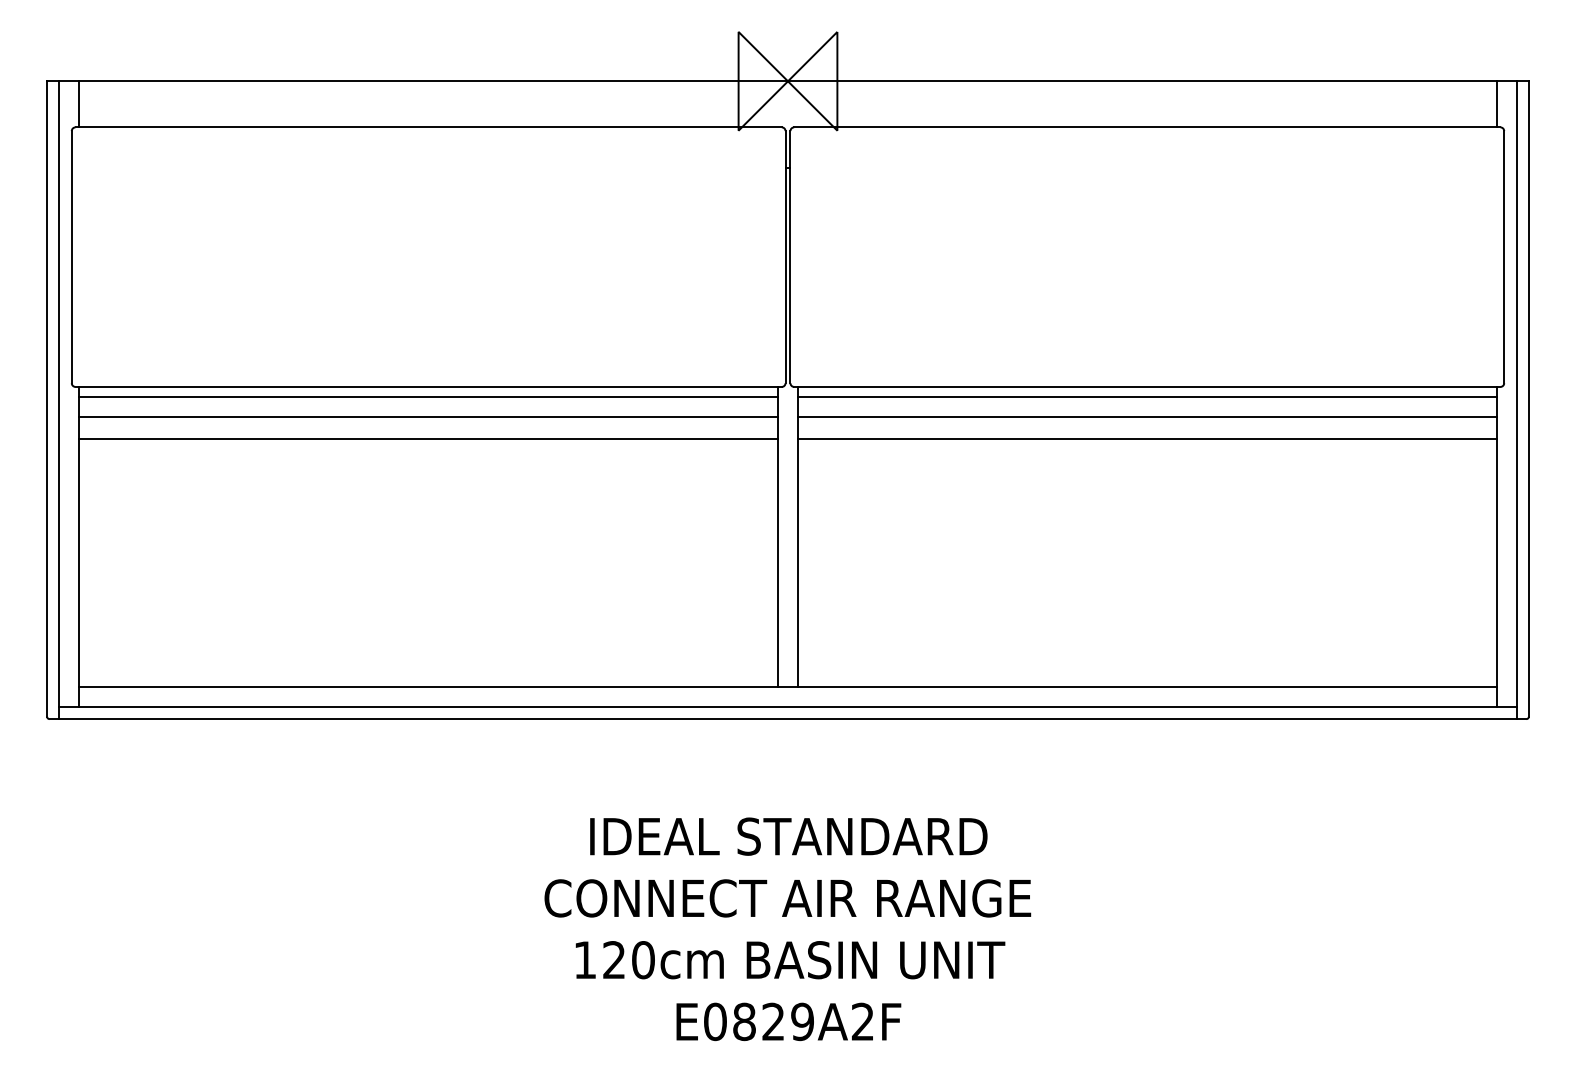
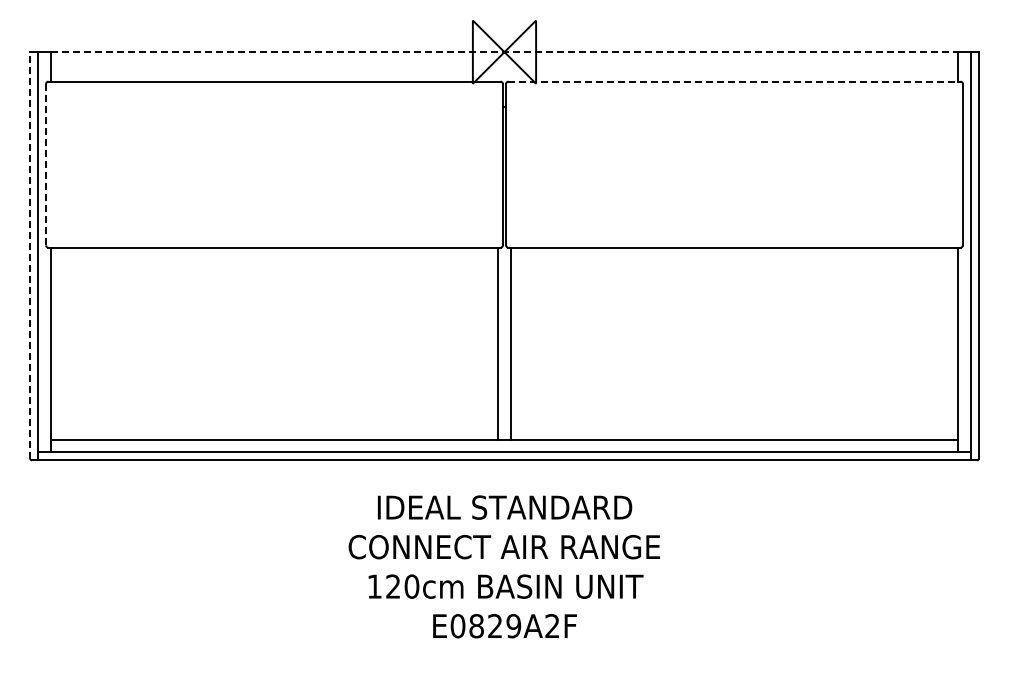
line: (788, 81) -> (504, 52), solid -> dashed
line: (1148, 127) -> (735, 81), solid -> dashed
line: (72, 256) -> (46, 164), solid -> dashed
line: (428, 397) -> (274, 254), removed
line: (1147, 397) -> (734, 254), removed
line: (47, 399) -> (30, 255), solid -> dashed
line: (428, 416) -> (274, 266), removed
line: (1147, 416) -> (734, 266), removed
line: (428, 438) -> (274, 280), removed
line: (1147, 438) -> (734, 280), removed
text: (788, 928) -> (504, 566), moved

